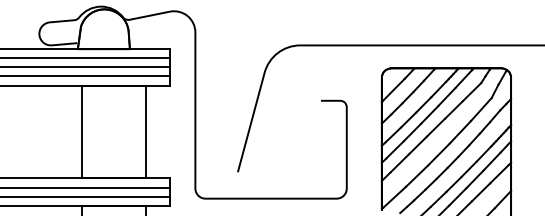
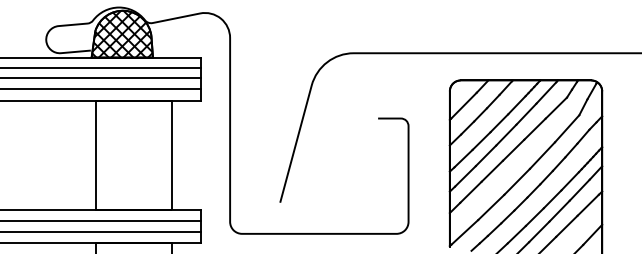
hatch: (104, 28) -> (122, 33), added

